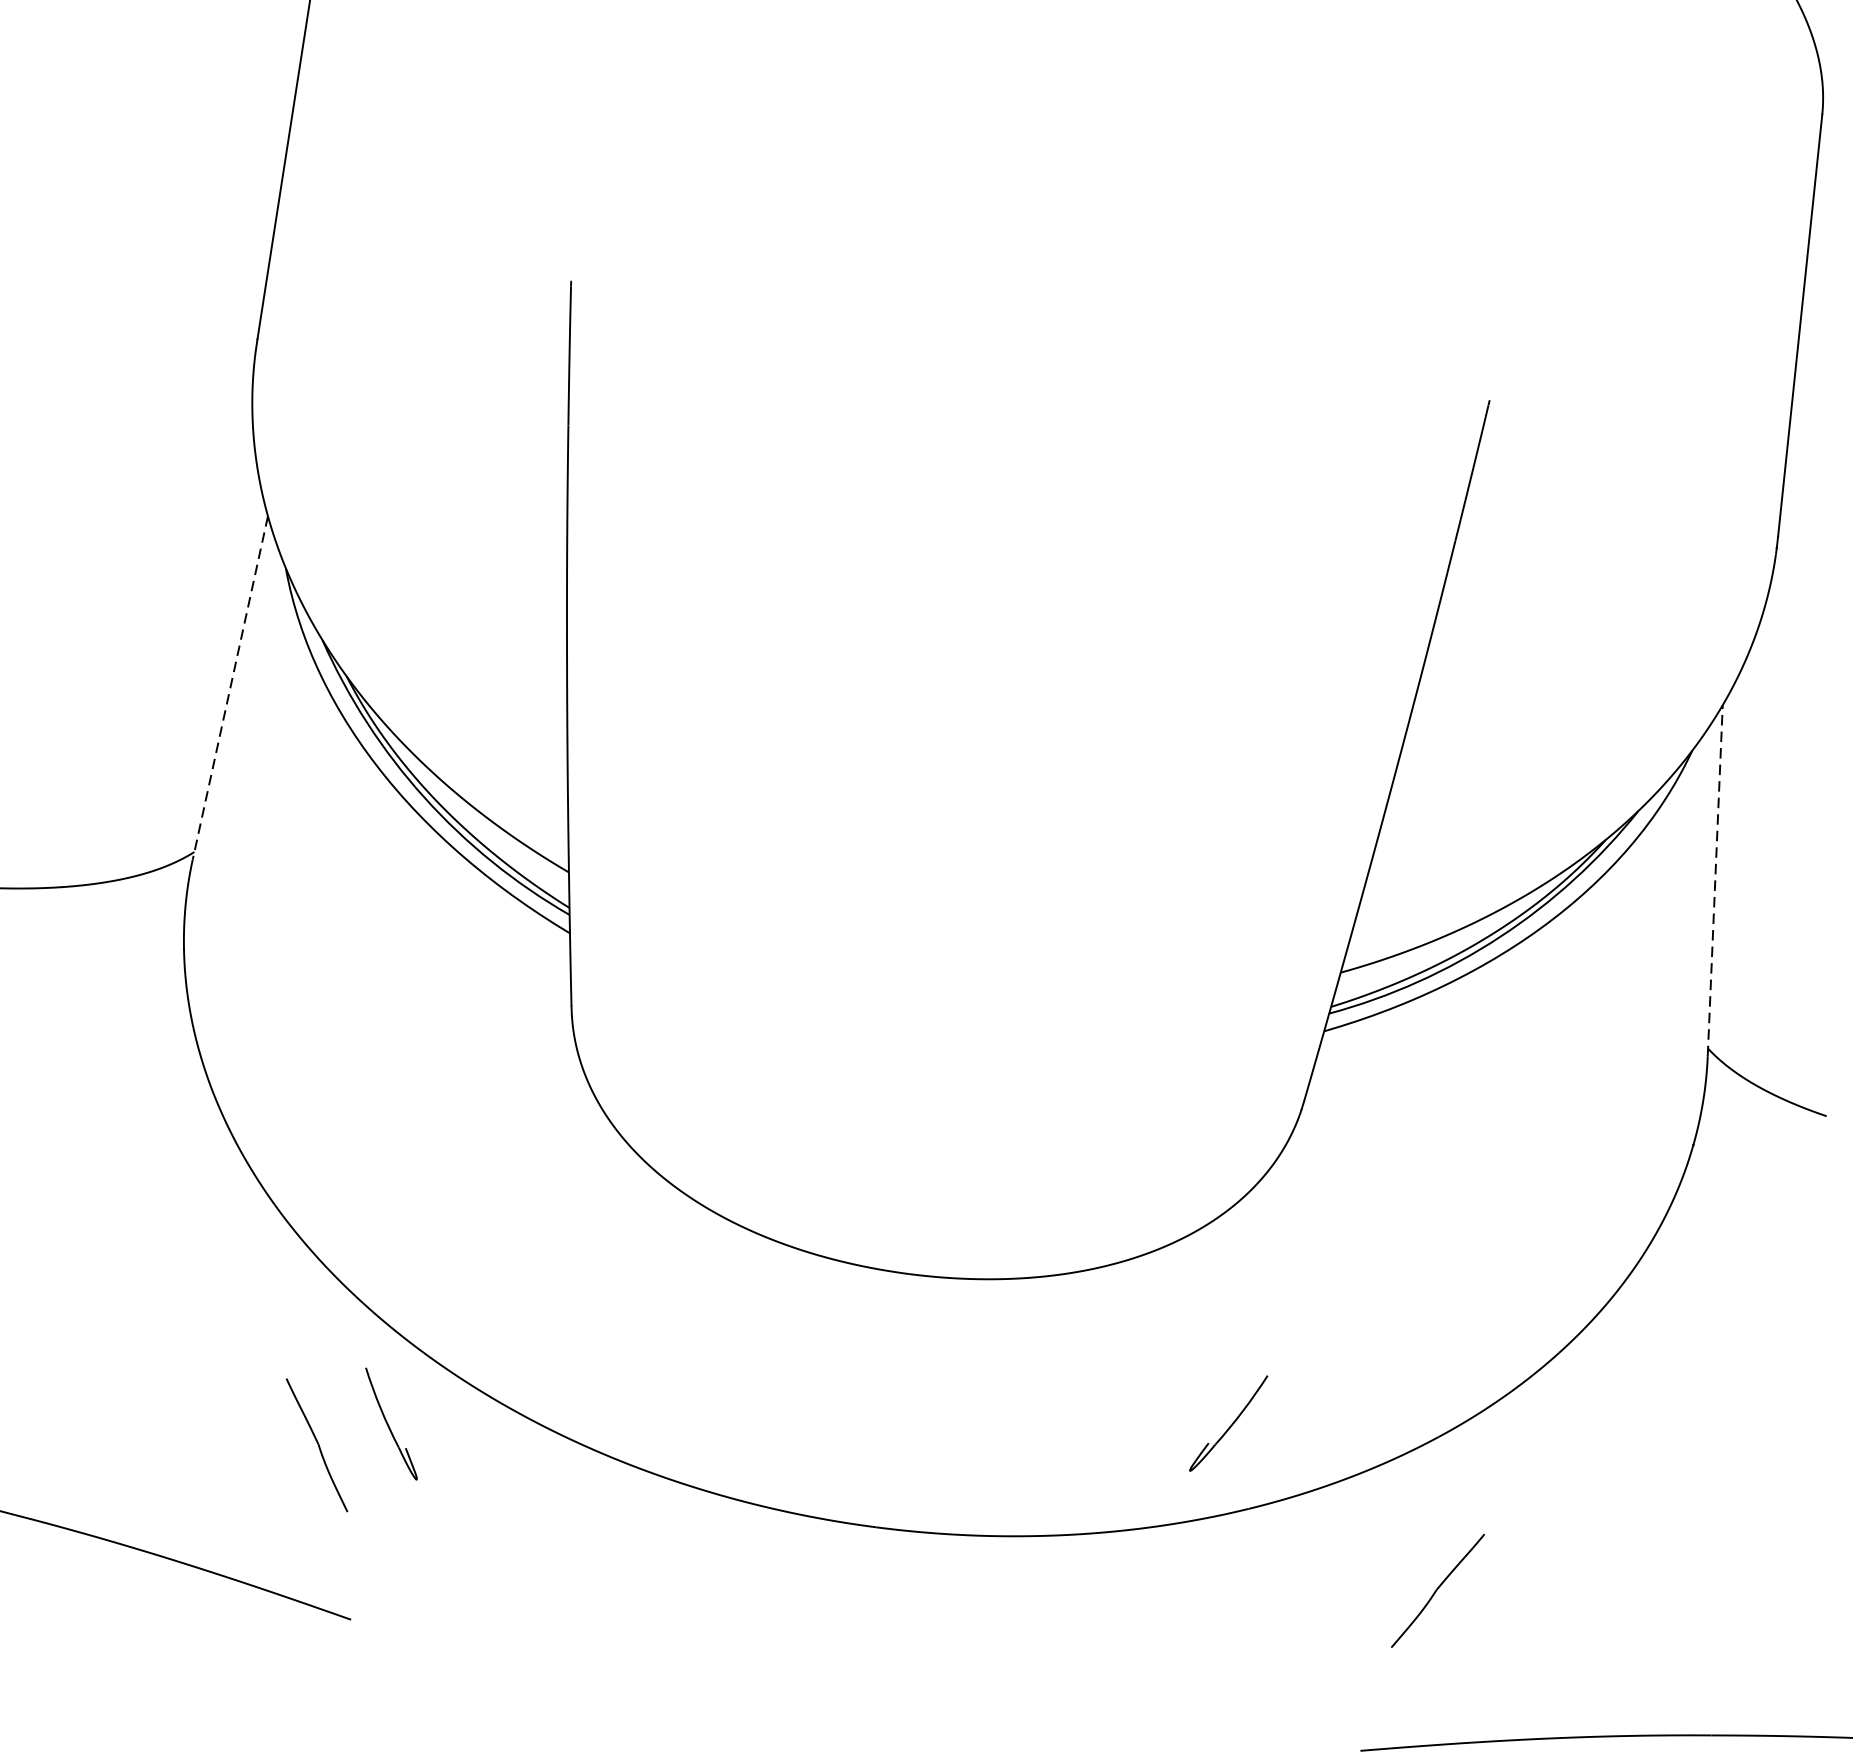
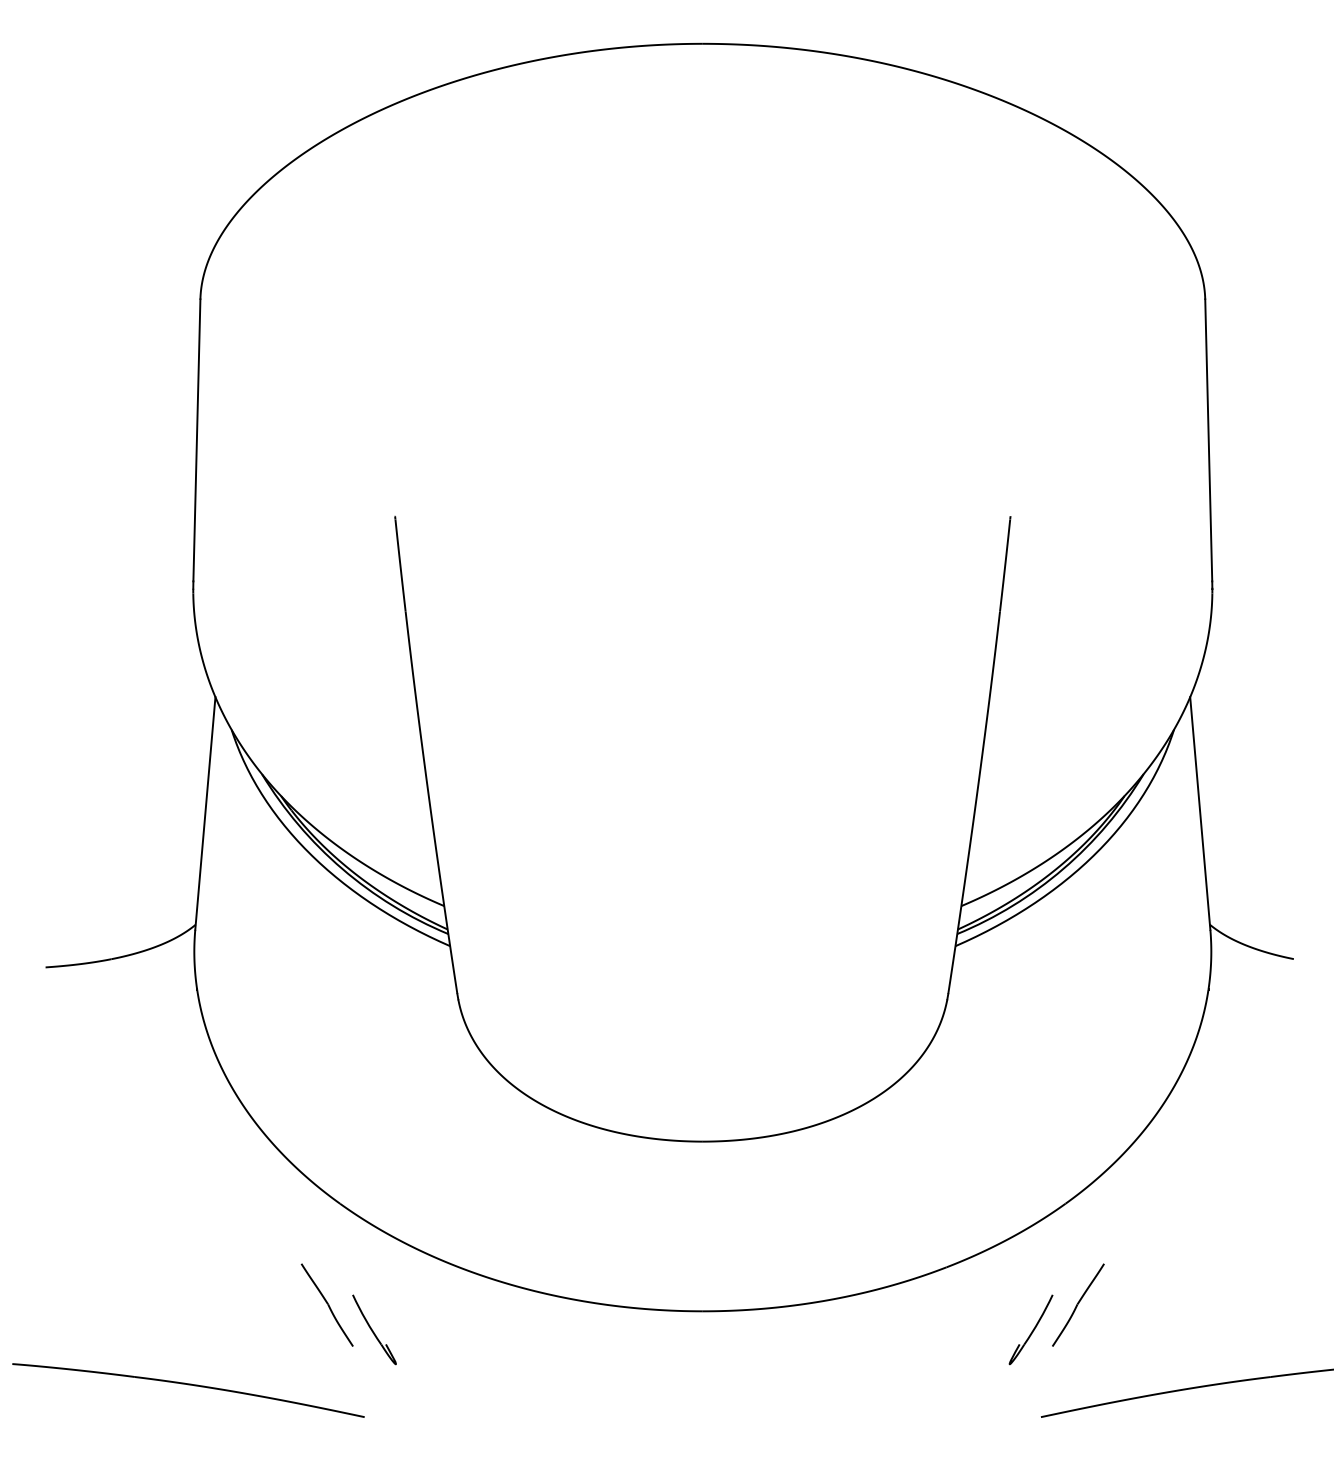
line: (230, 687) -> (205, 813), dashed -> solid
line: (1715, 880) -> (1200, 813), dashed -> solid
part: (1227, 1422) -> (1030, 1329), moved
part: (391, 1423) -> (374, 1329), moved

